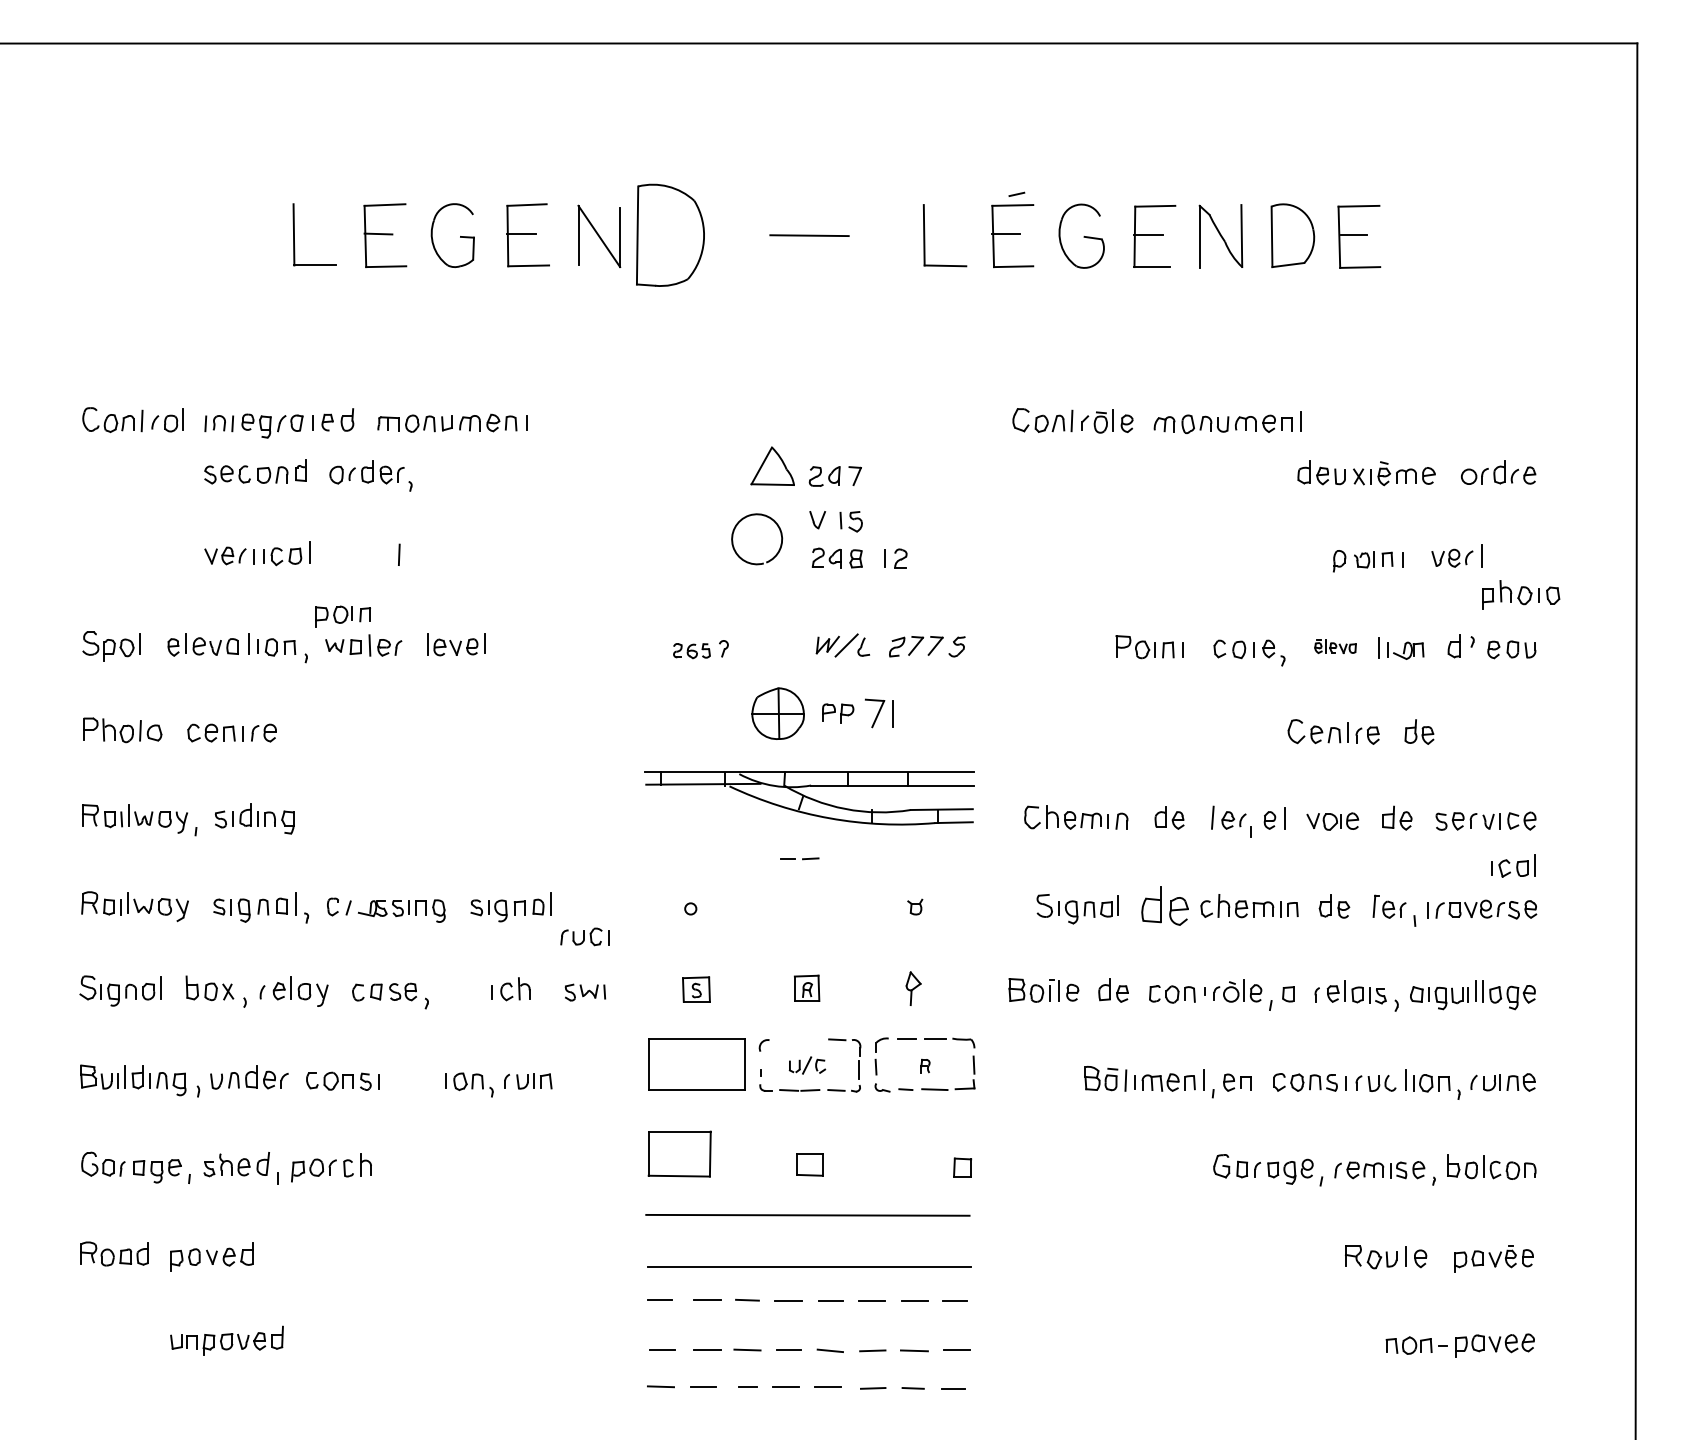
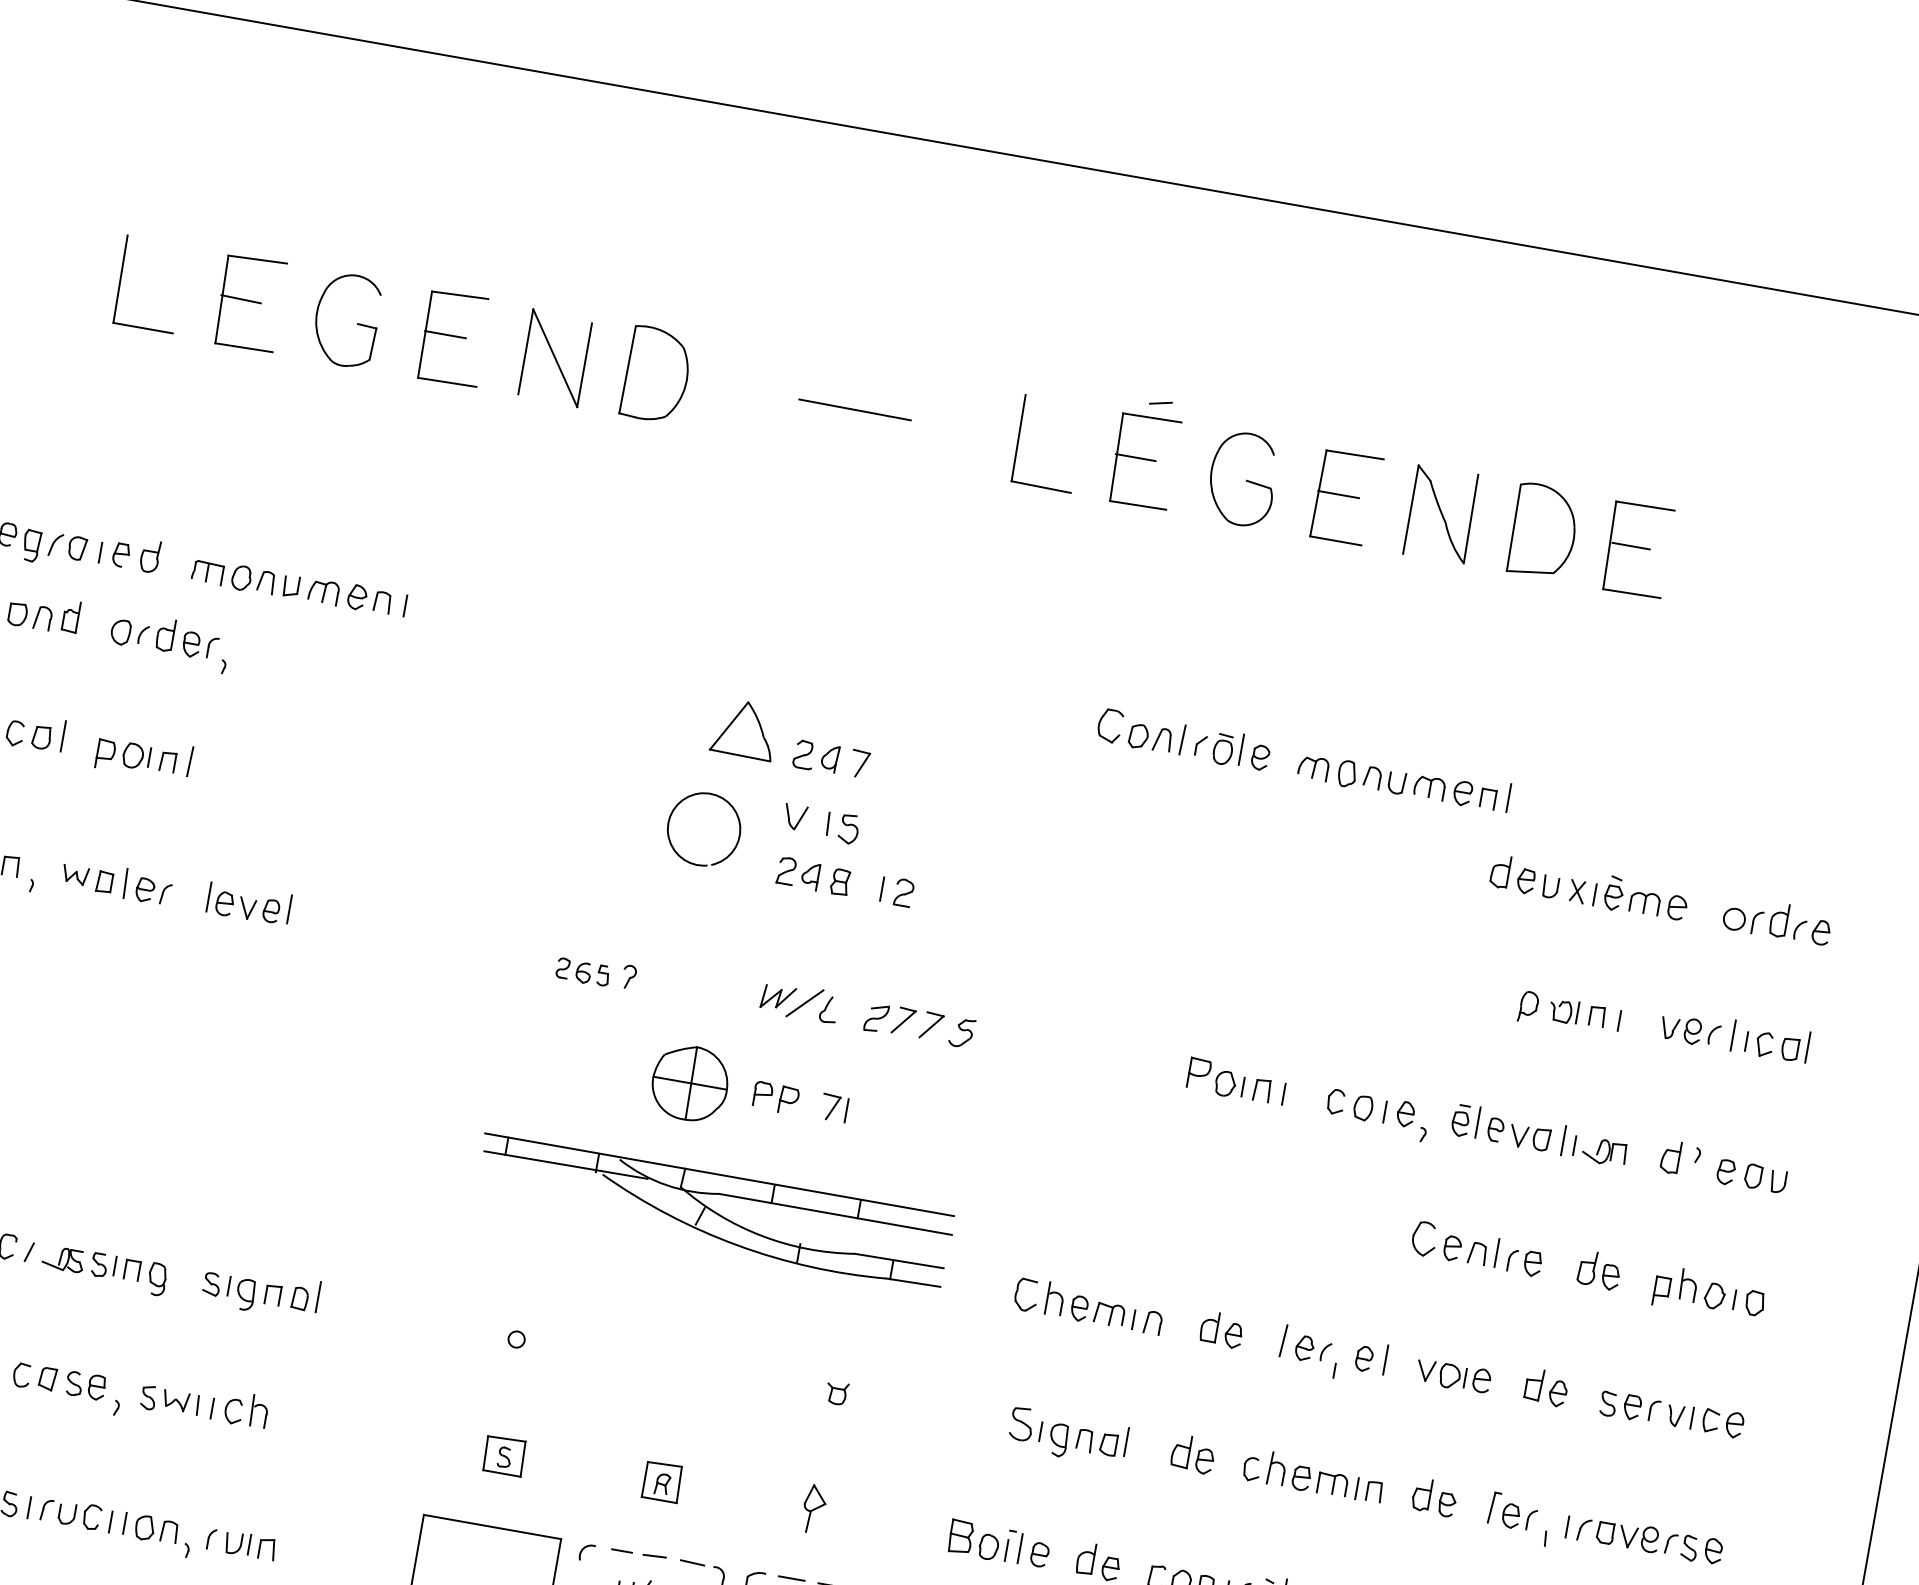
part: (670, 235) -> (656, 374), size x0.62
part: (1521, 594) -> (1710, 1293), moved
part: (342, 616) -> (135, 758), moved
part: (1335, 646) -> (1501, 1127), size x1.67
part: (878, 712) -> (833, 1106), size x0.62
part: (799, 858) -> (638, 1552), moved
part: (1513, 865) -> (1777, 1042), moved
part: (1164, 905) -> (1192, 1453), size x0.62
part: (584, 936) -> (75, 1513), moved
part: (585, 992) -> (170, 1401), moved

